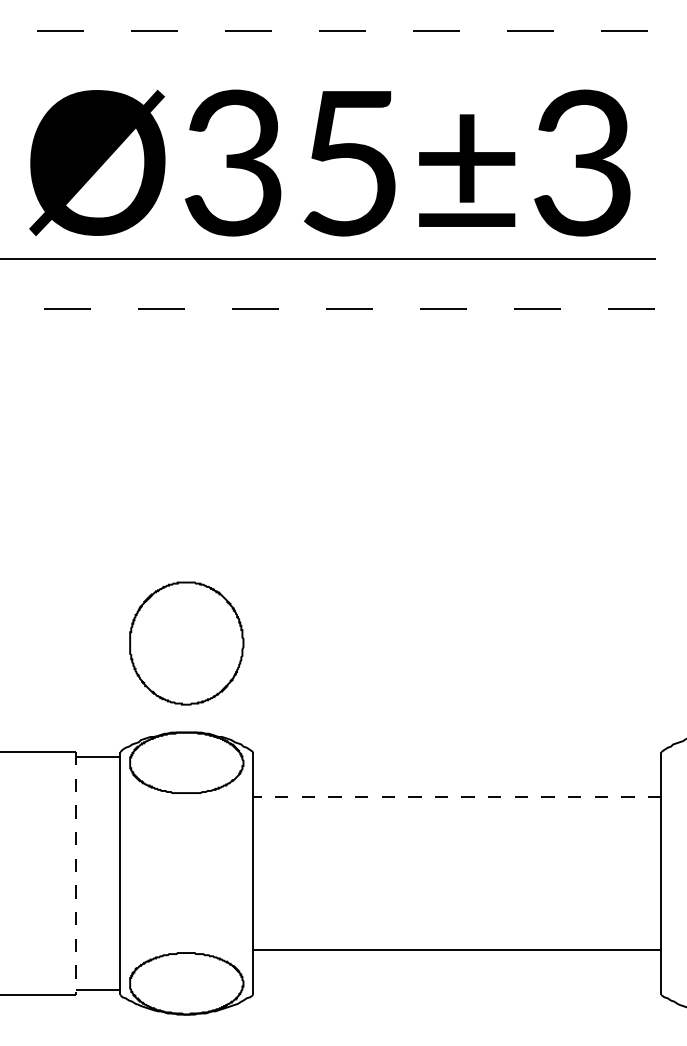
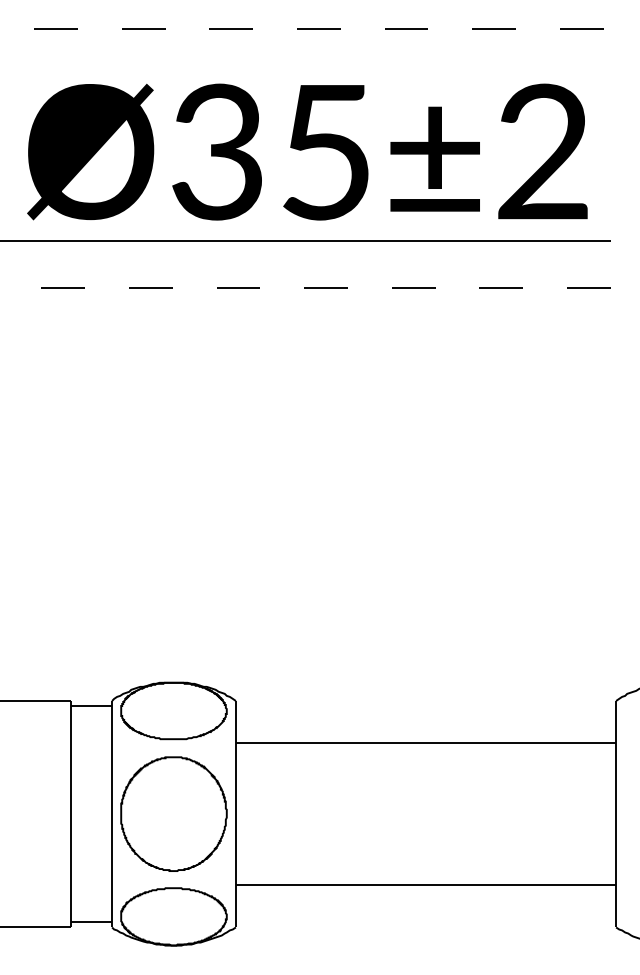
text: (582, 162) -> (542, 151), 35±3 -> 35±2
part: (186, 643) -> (173, 814), moved
line: (456, 797) -> (425, 743), dashed -> solid
line: (76, 873) -> (71, 814), dashed -> solid

